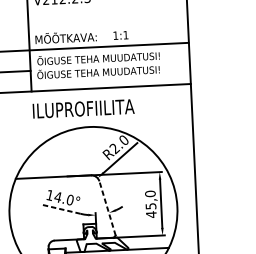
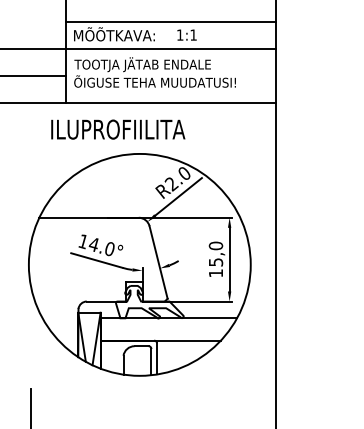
line: (107, 25) -> (170, 21), added
text: (98, 58) -> (155, 64), ÕIGUSE TEHA MUUDATUSI! -> TOOTJA JÄTAB ENDALE
text: (83, 108) -> (118, 129), moved
line: (107, 208) -> (158, 262), dashed -> solid
line: (60, 209) -> (96, 260), dashed -> solid
text: (150, 214) -> (215, 272), 45,0 -> 15,0

